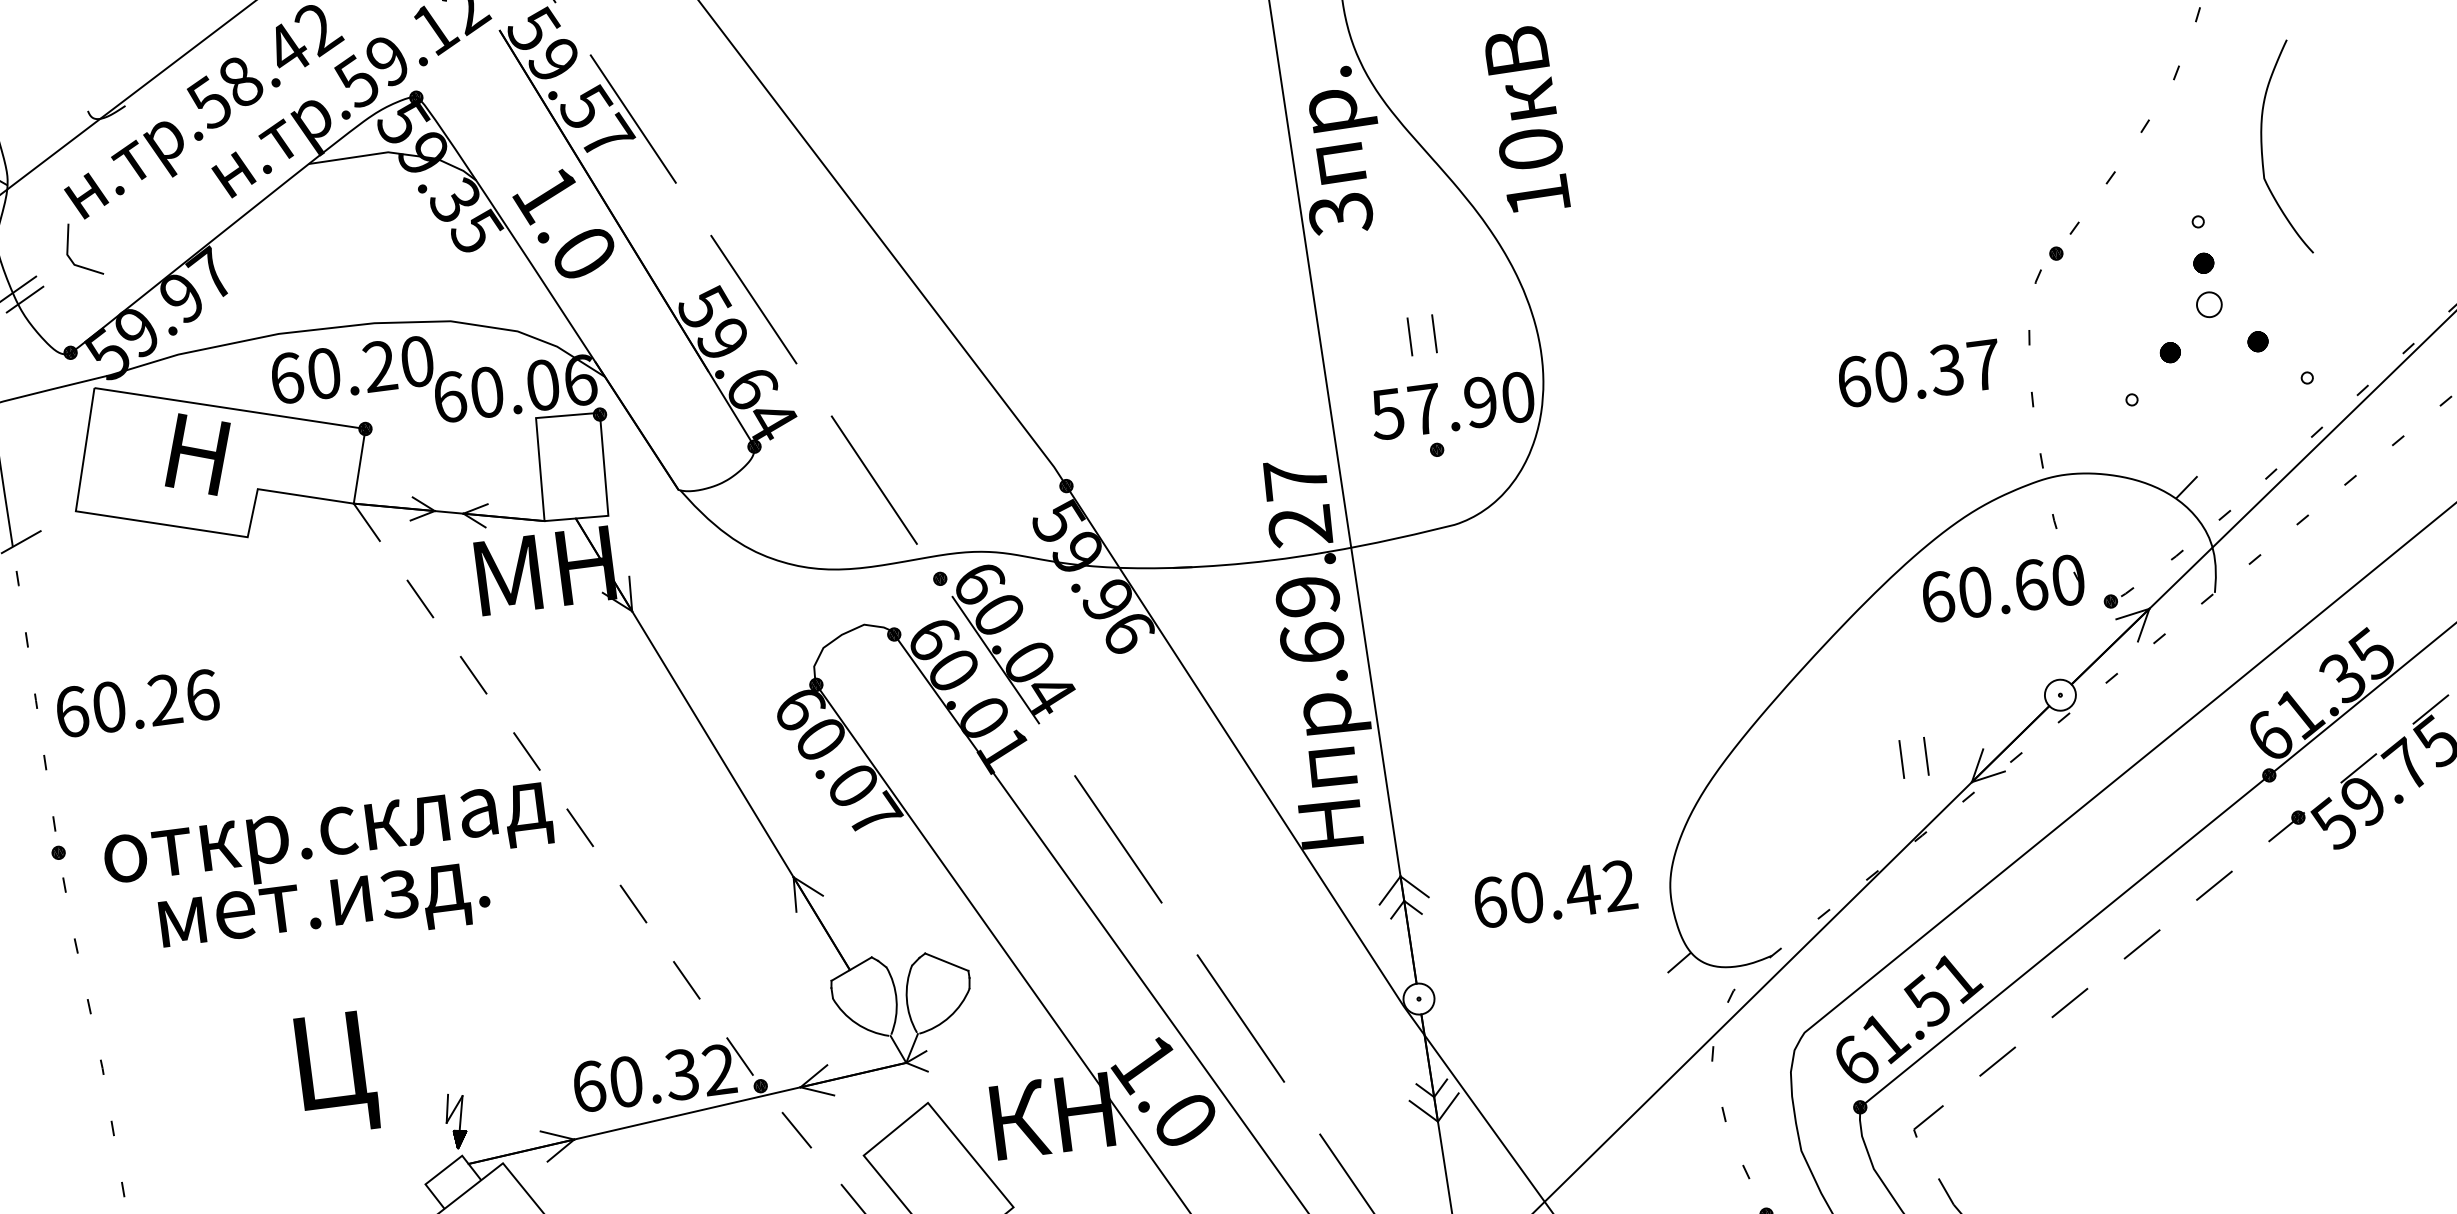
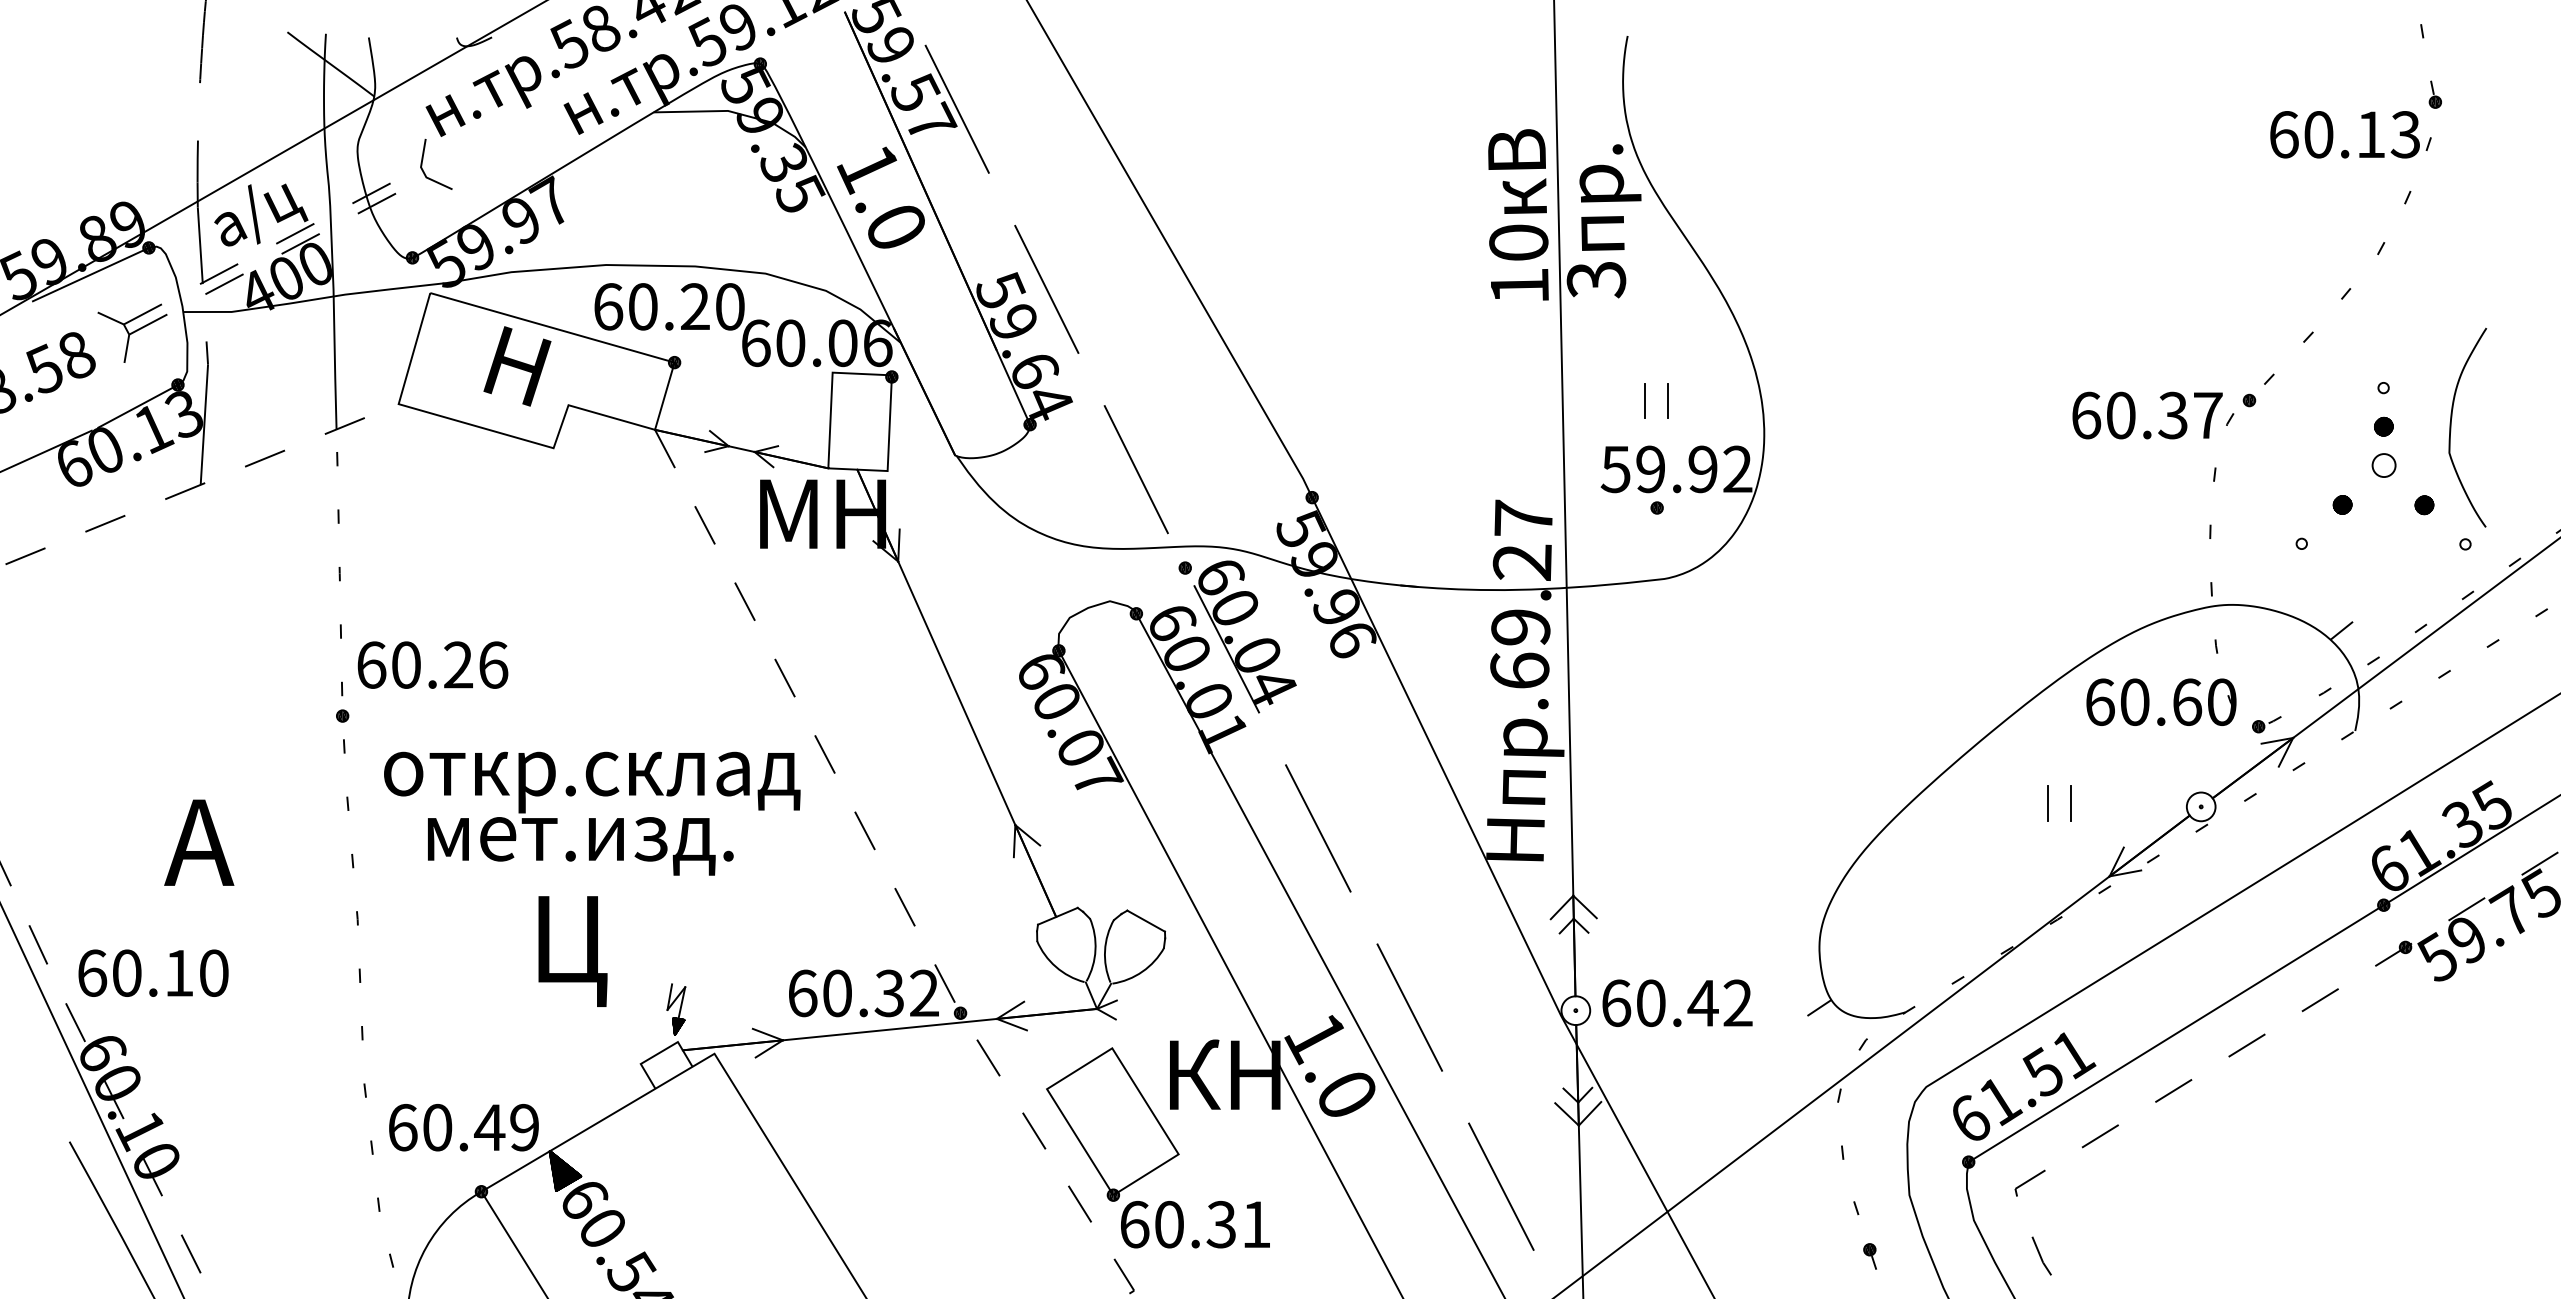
text: (1526, 119) -> (1518, 214), moved
curve: (2263, 150) -> (2451, 427), moved
text: (1919, 373) -> (2147, 415), moved
text: (1471, 403) -> (1694, 469), 57.90 -> 59.92
text: (137, 702) -> (432, 664), moved
part: (1902, 759) -> (2048, 803), moved
text: (333, 874) -> (592, 813), moved
text: (1555, 893) -> (1677, 1002), moved

